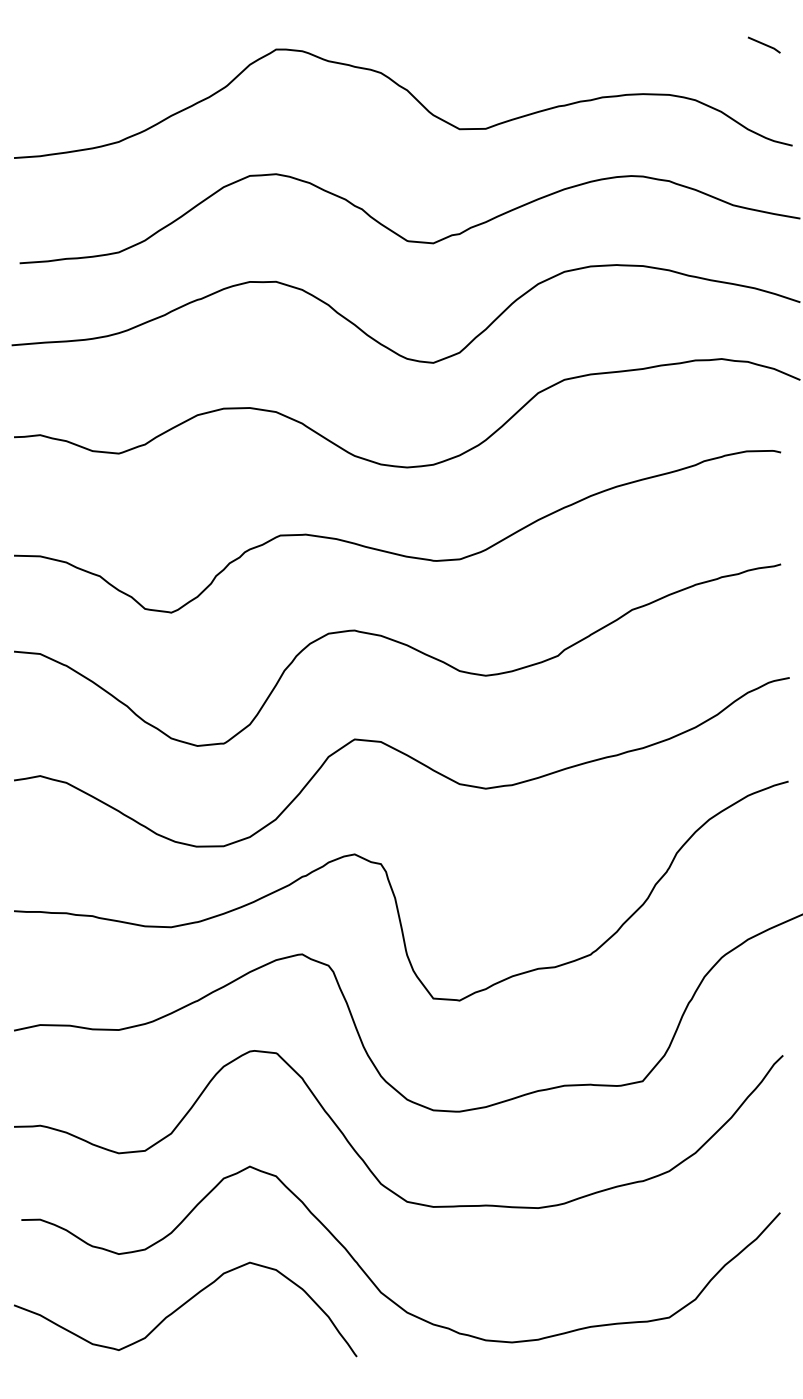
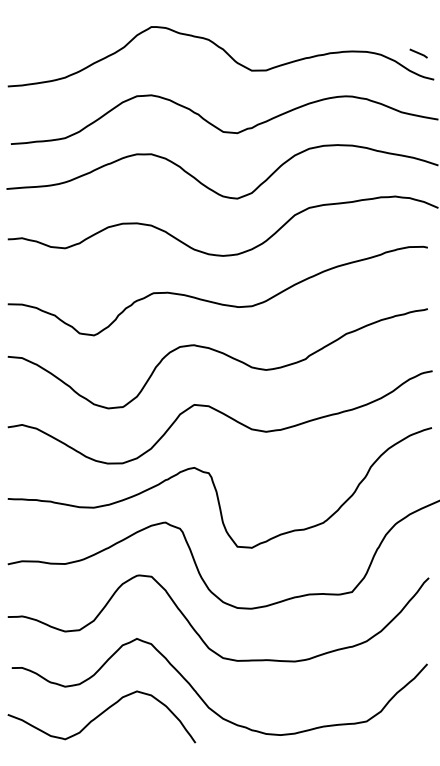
line: (763, 44) -> (418, 53), moved

